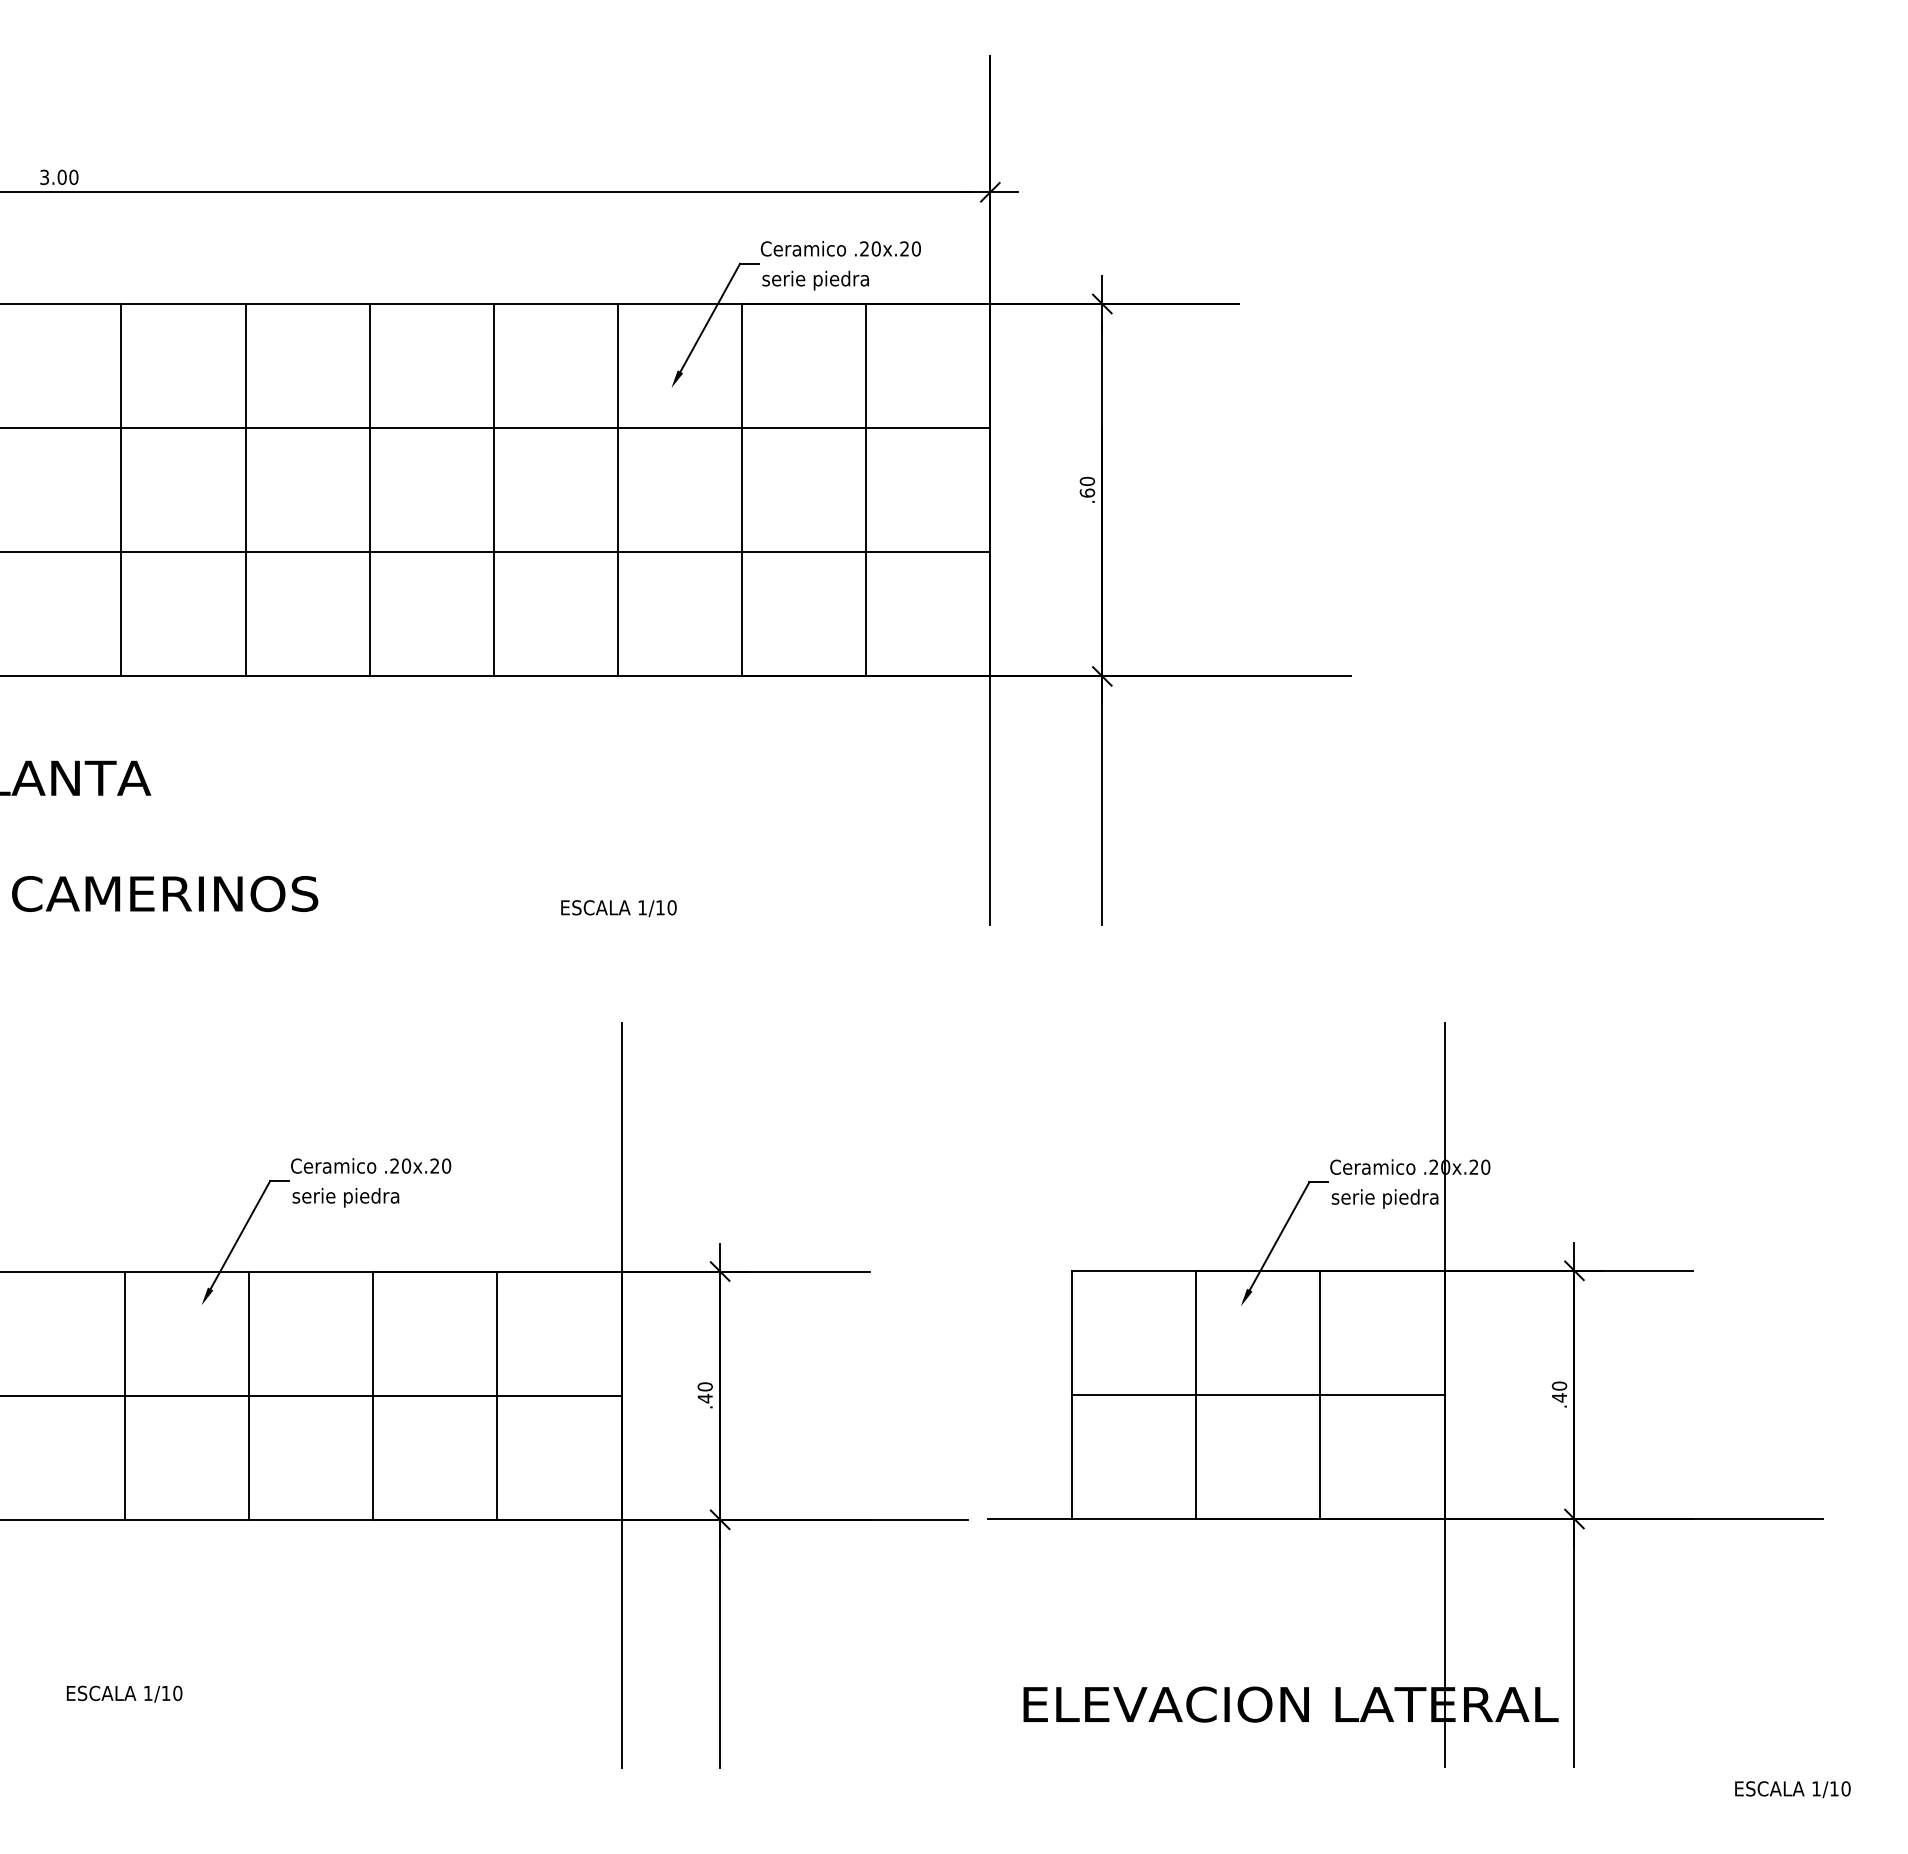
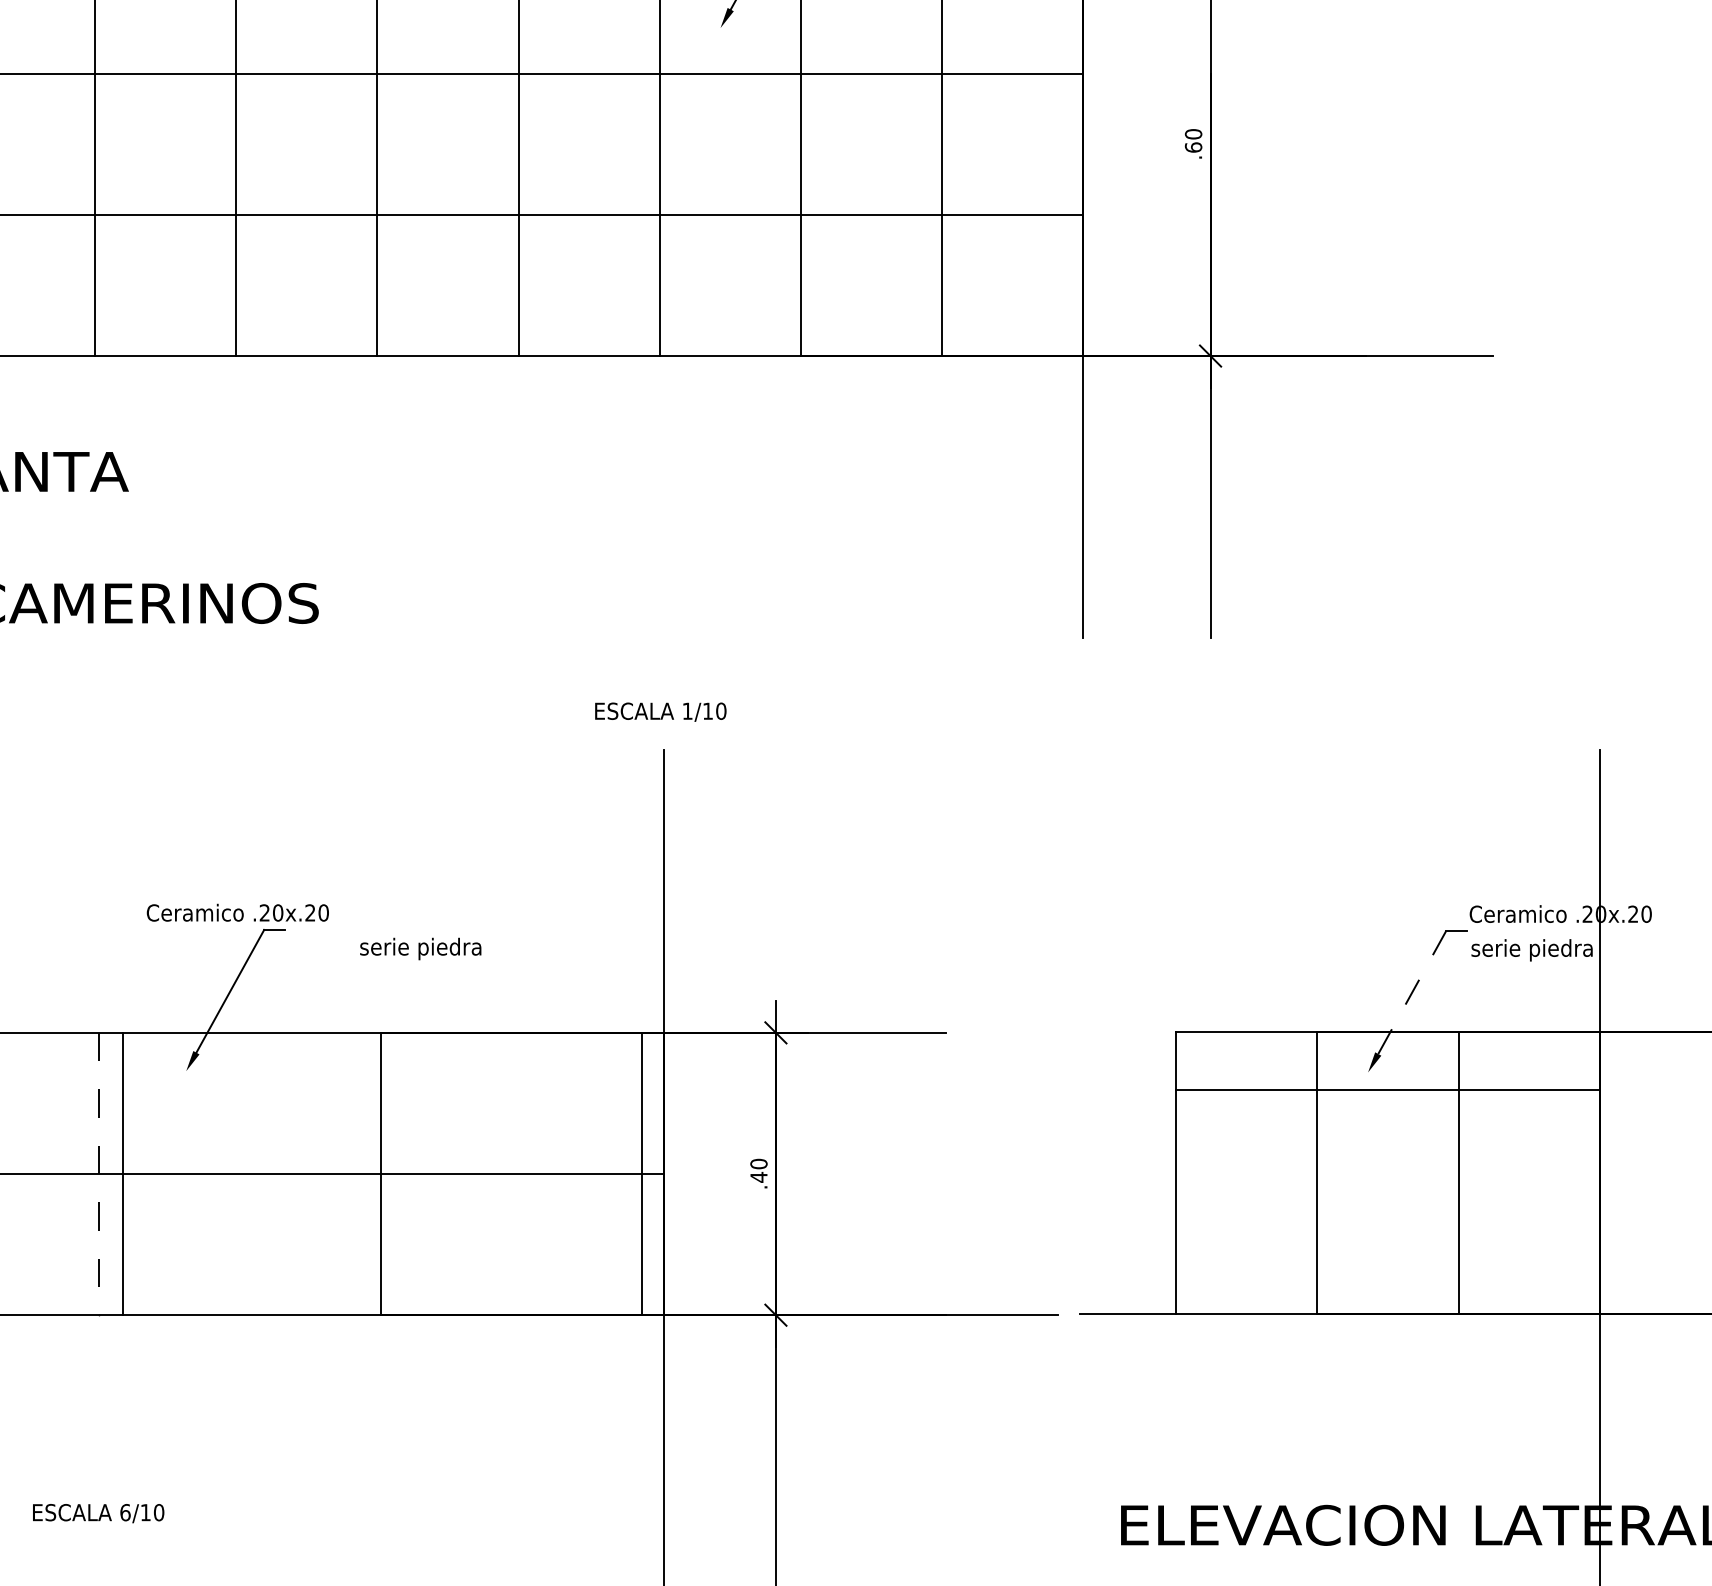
text: (618, 908) -> (660, 712), moved
text: (371, 1165) -> (238, 912), moved
text: (345, 1197) -> (420, 948), moved
line: (1279, 1236) -> (1412, 993), solid -> dashed
line: (1258, 1394) -> (1388, 1089), moved
line: (249, 1395) -> (123, 1173), moved
line: (497, 1395) -> (642, 1173), moved
line: (125, 1396) -> (99, 1174), solid -> dashed
text: (147, 1693) -> (124, 1512), 1/10 -> 6/10

